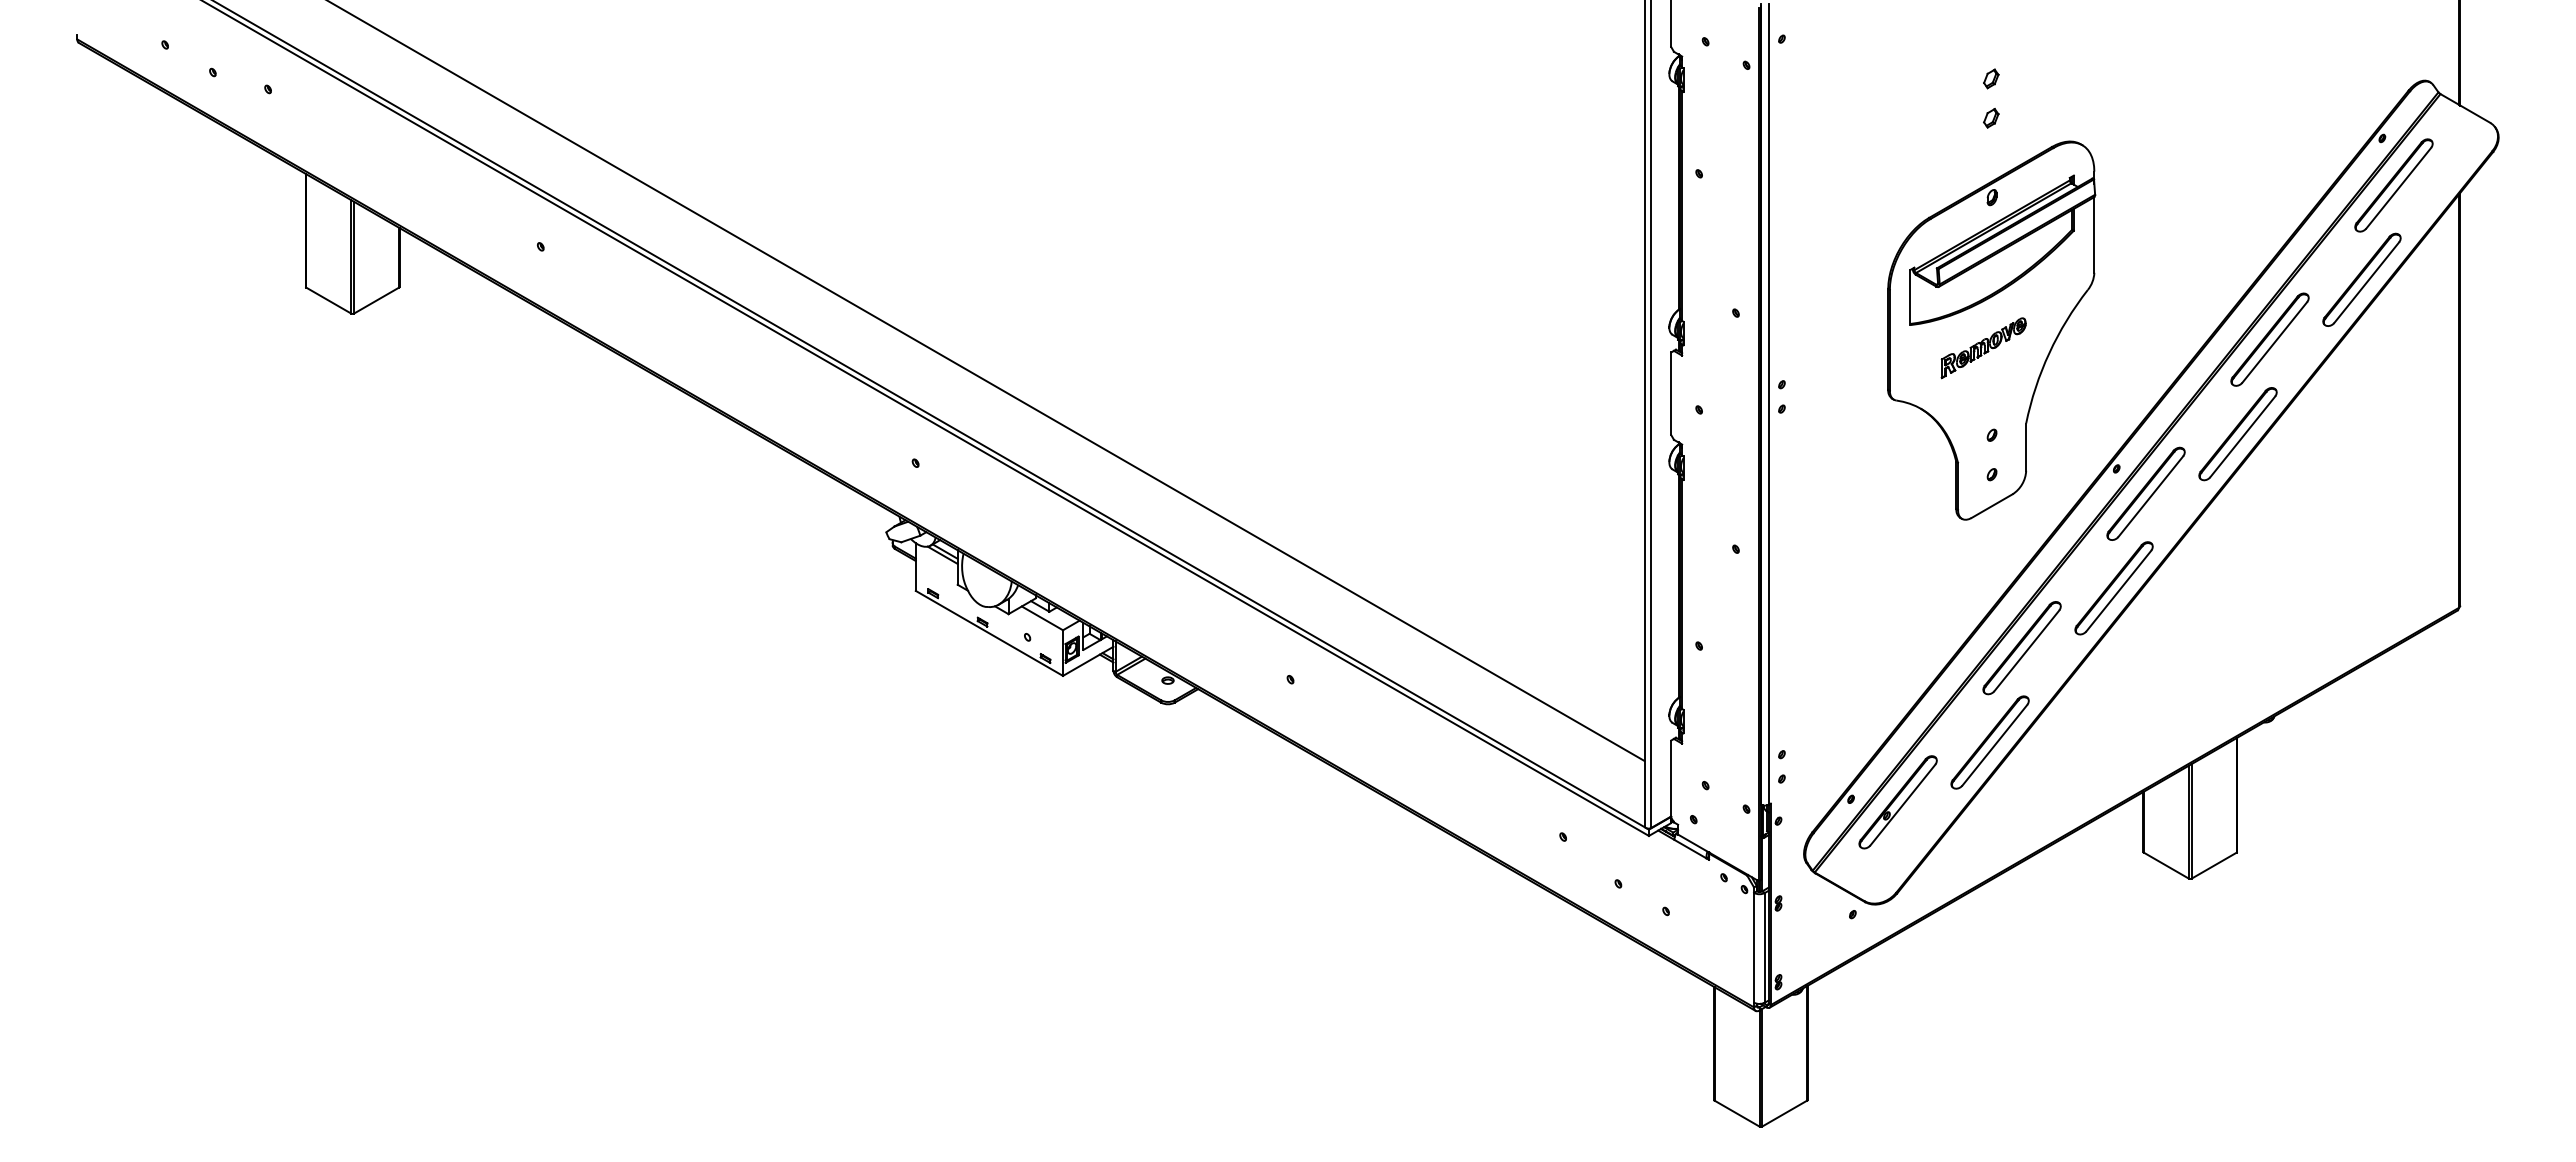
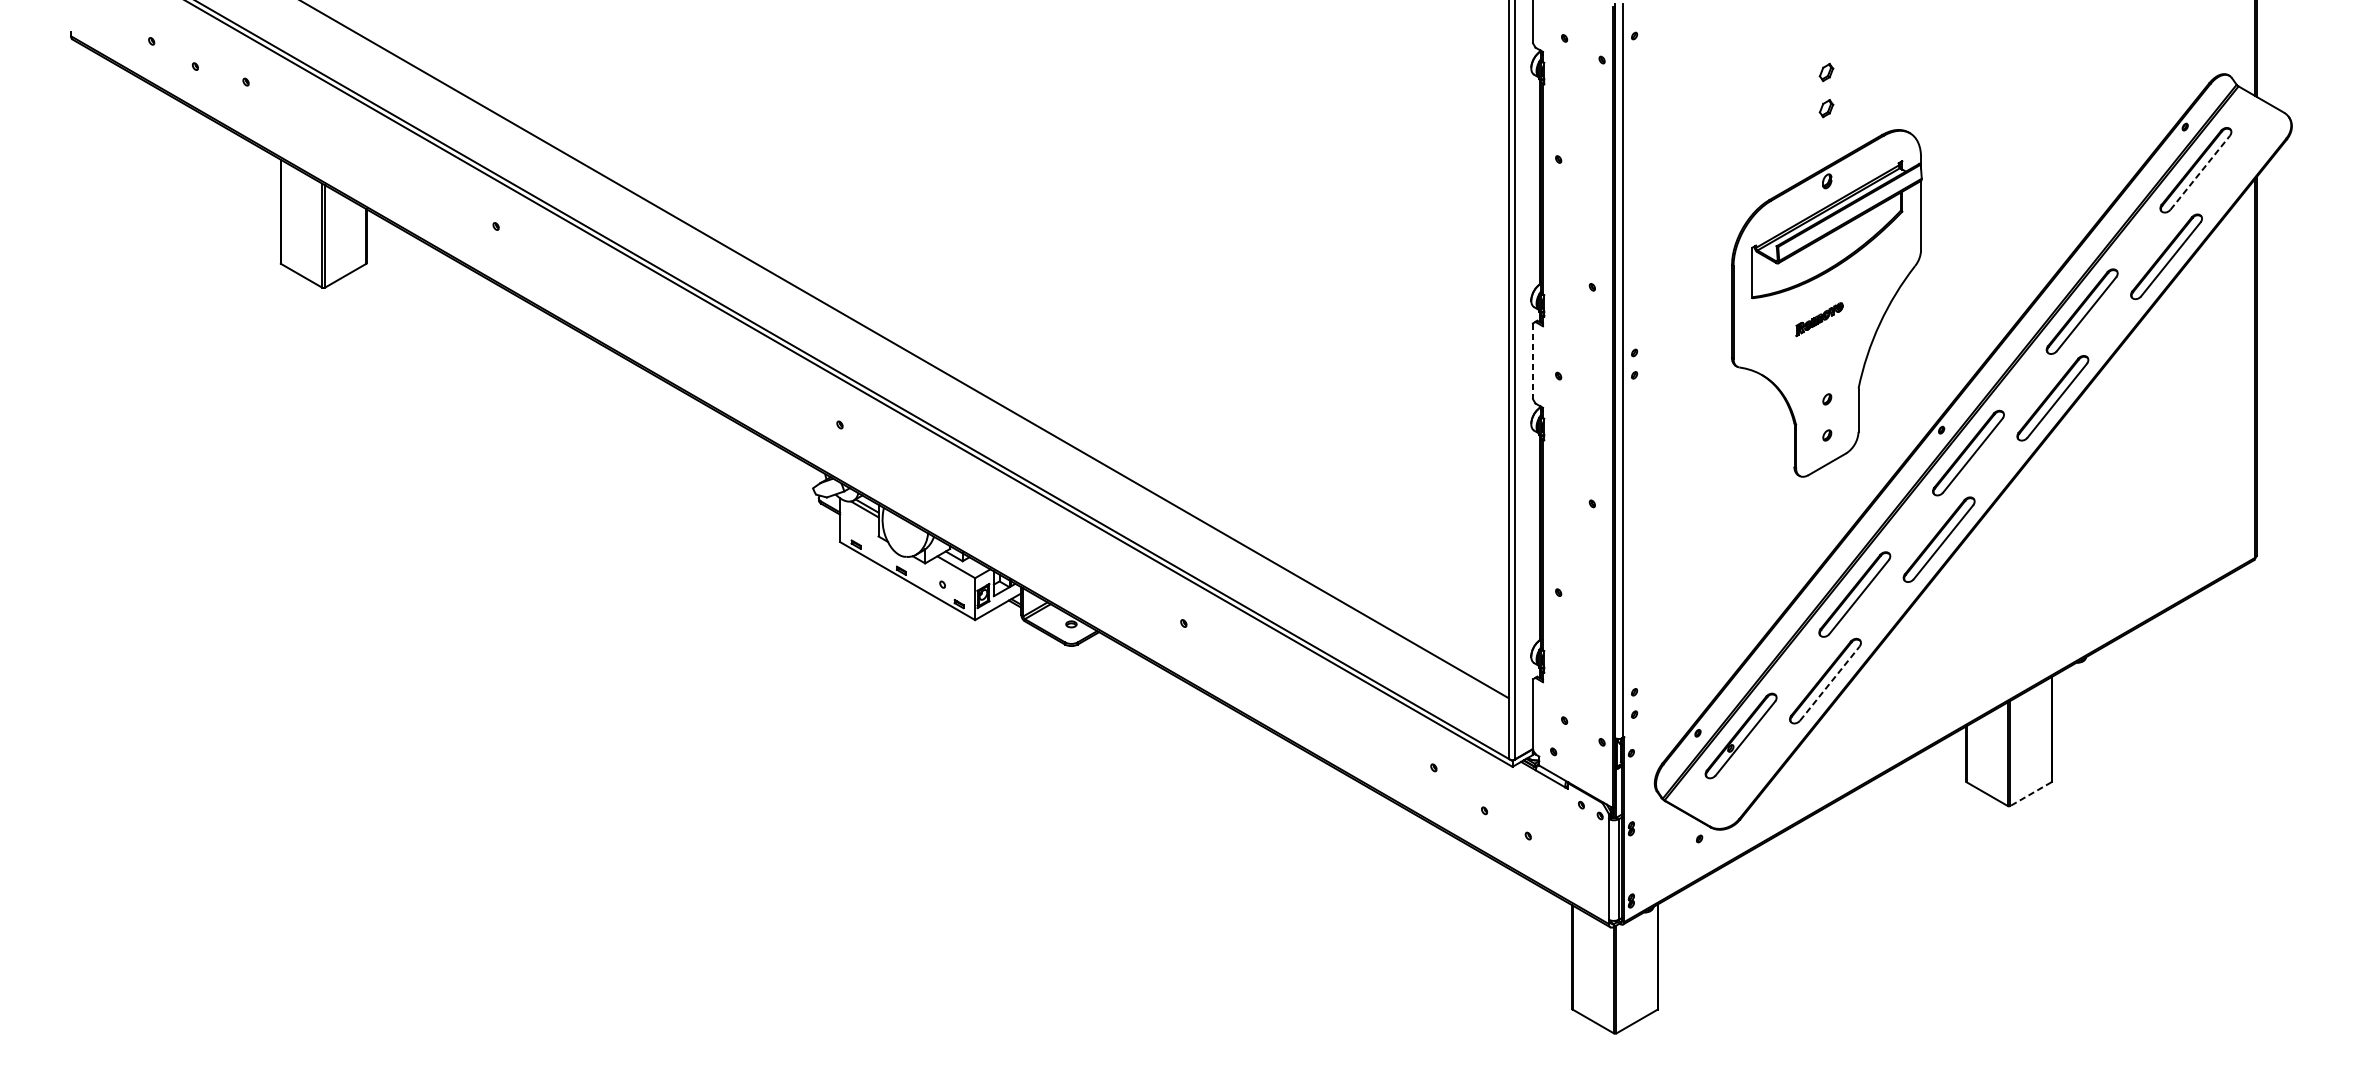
line: (2398, 188) -> (2200, 172), solid -> dashed
part: (1983, 348) -> (1819, 319), size x0.6
line: (1671, 394) -> (1533, 361), solid -> dashed
line: (1994, 745) -> (1829, 683), solid -> dashed
line: (2214, 865) -> (2031, 793), solid -> dashed

